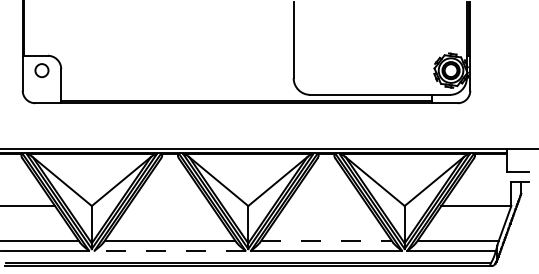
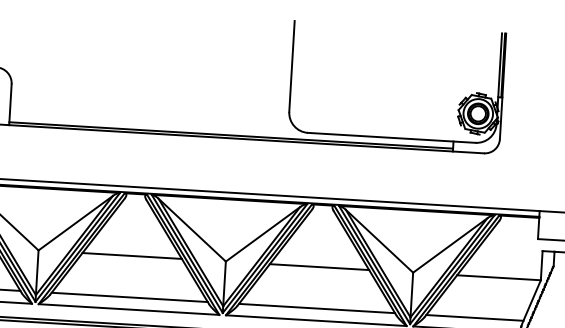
line: (169, 206) -> (131, 256), added
line: (326, 206) -> (319, 267), added
line: (326, 240) -> (317, 308), dashed -> solid
line: (169, 250) -> (128, 309), dashed -> solid

